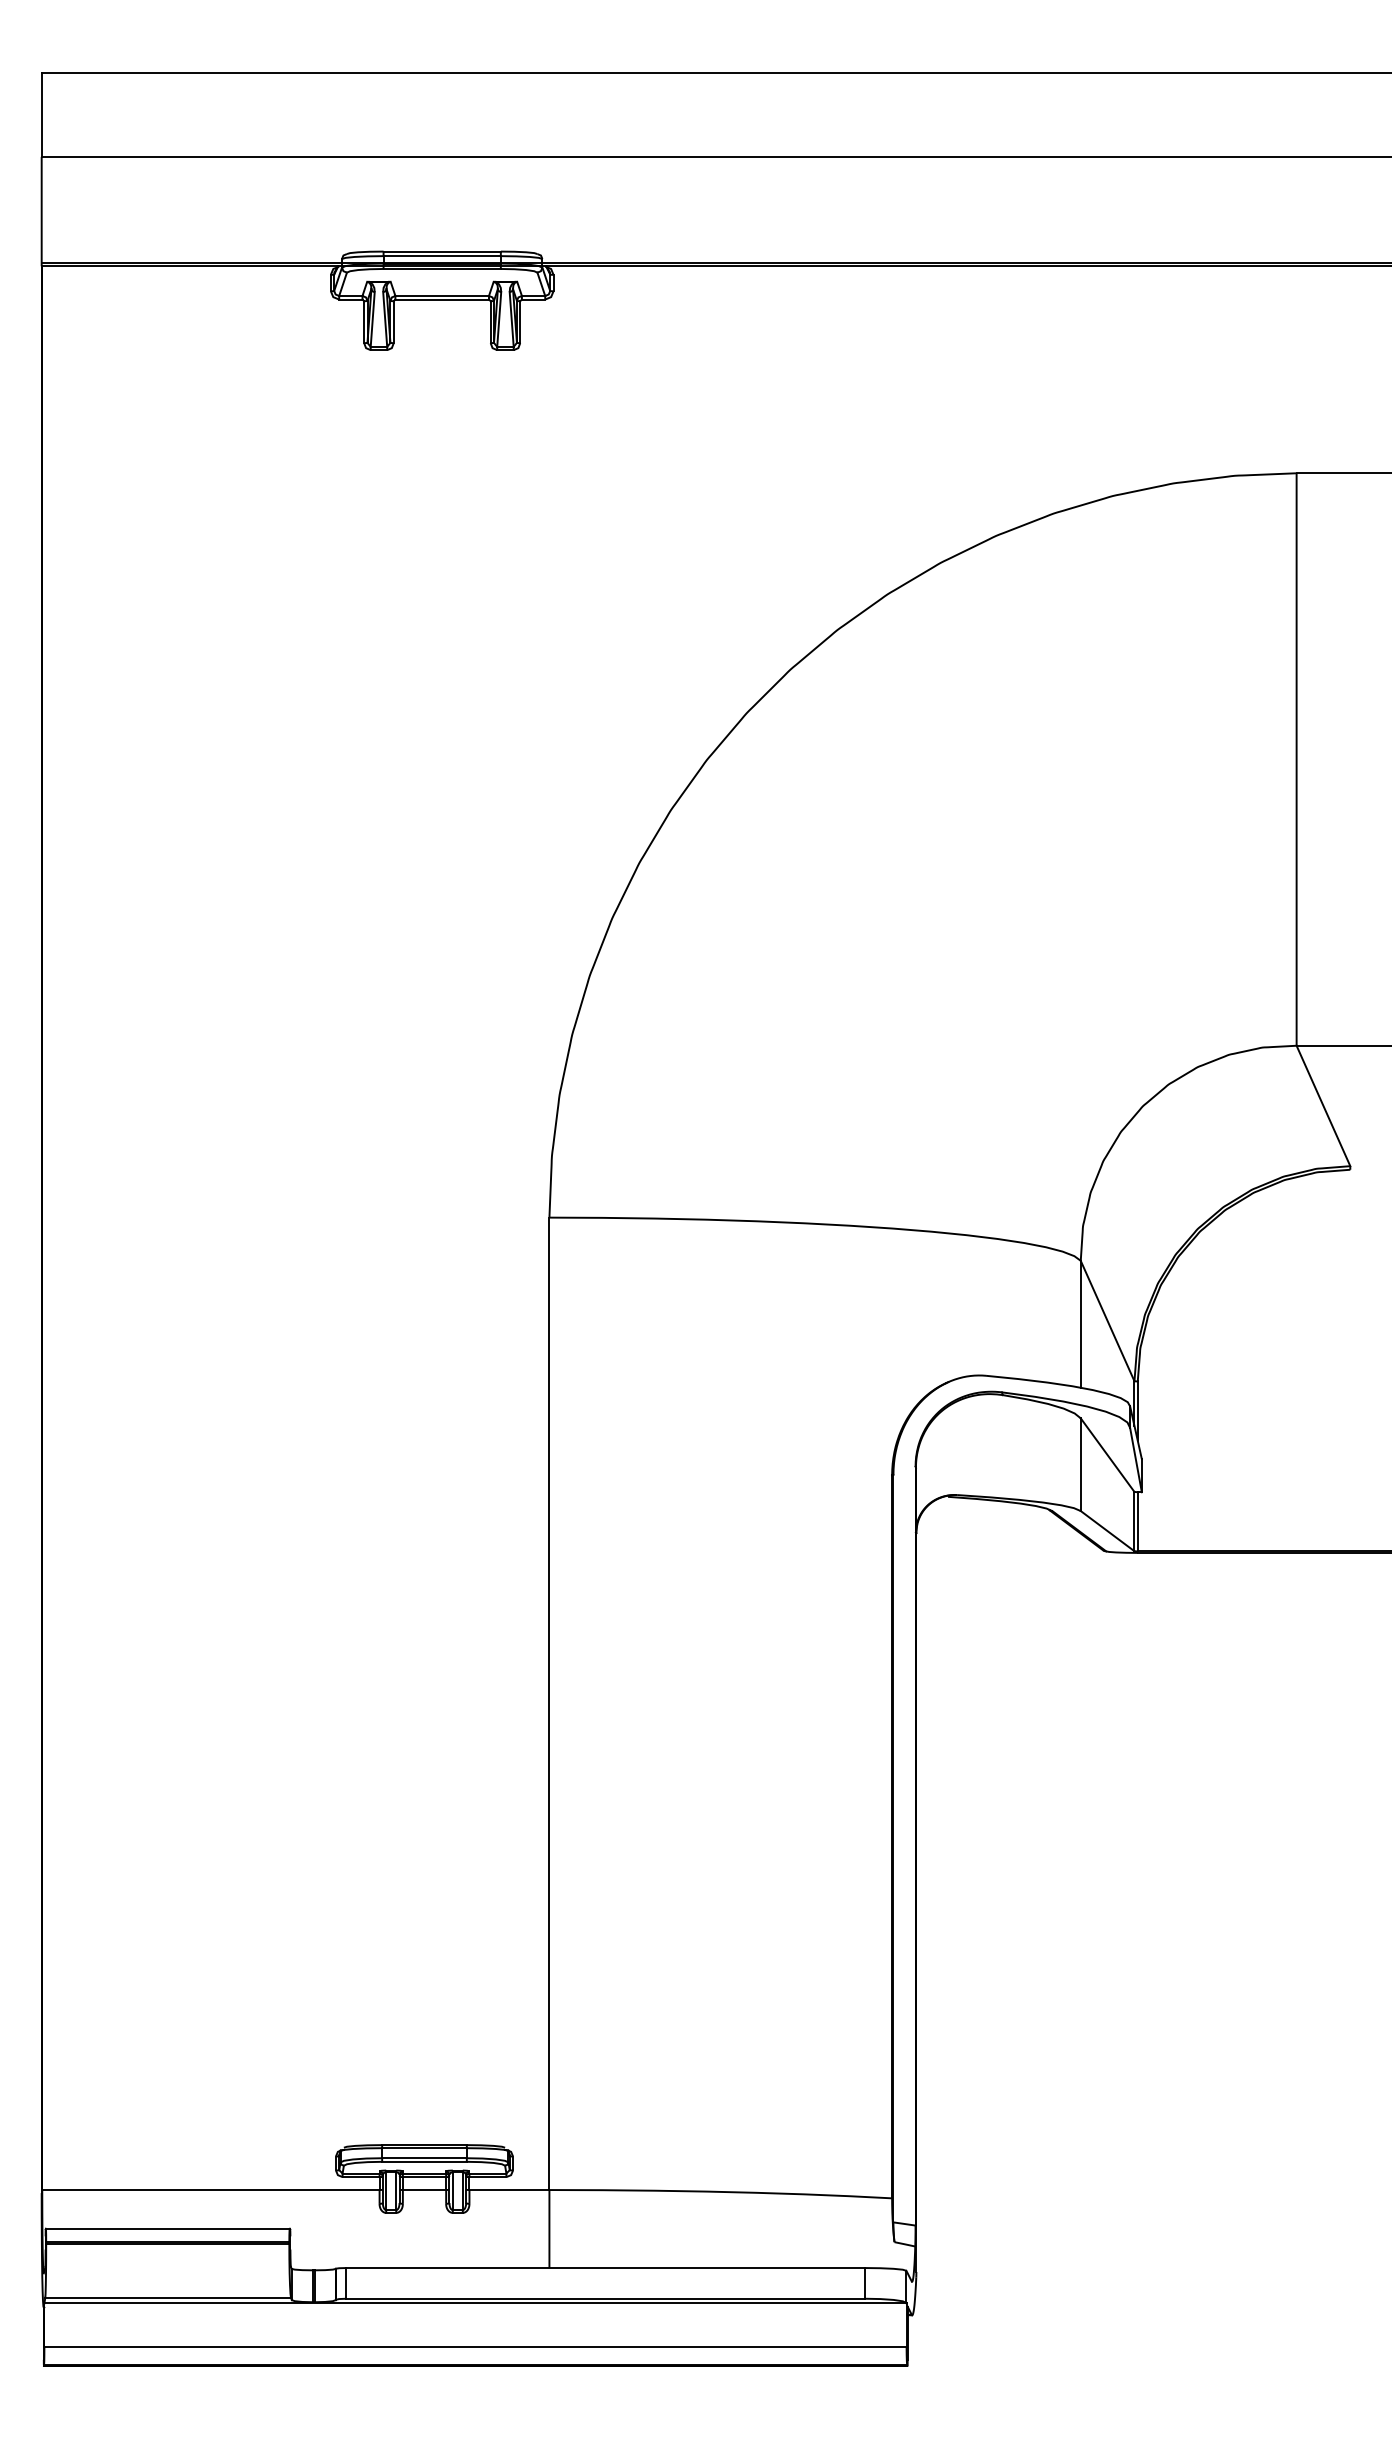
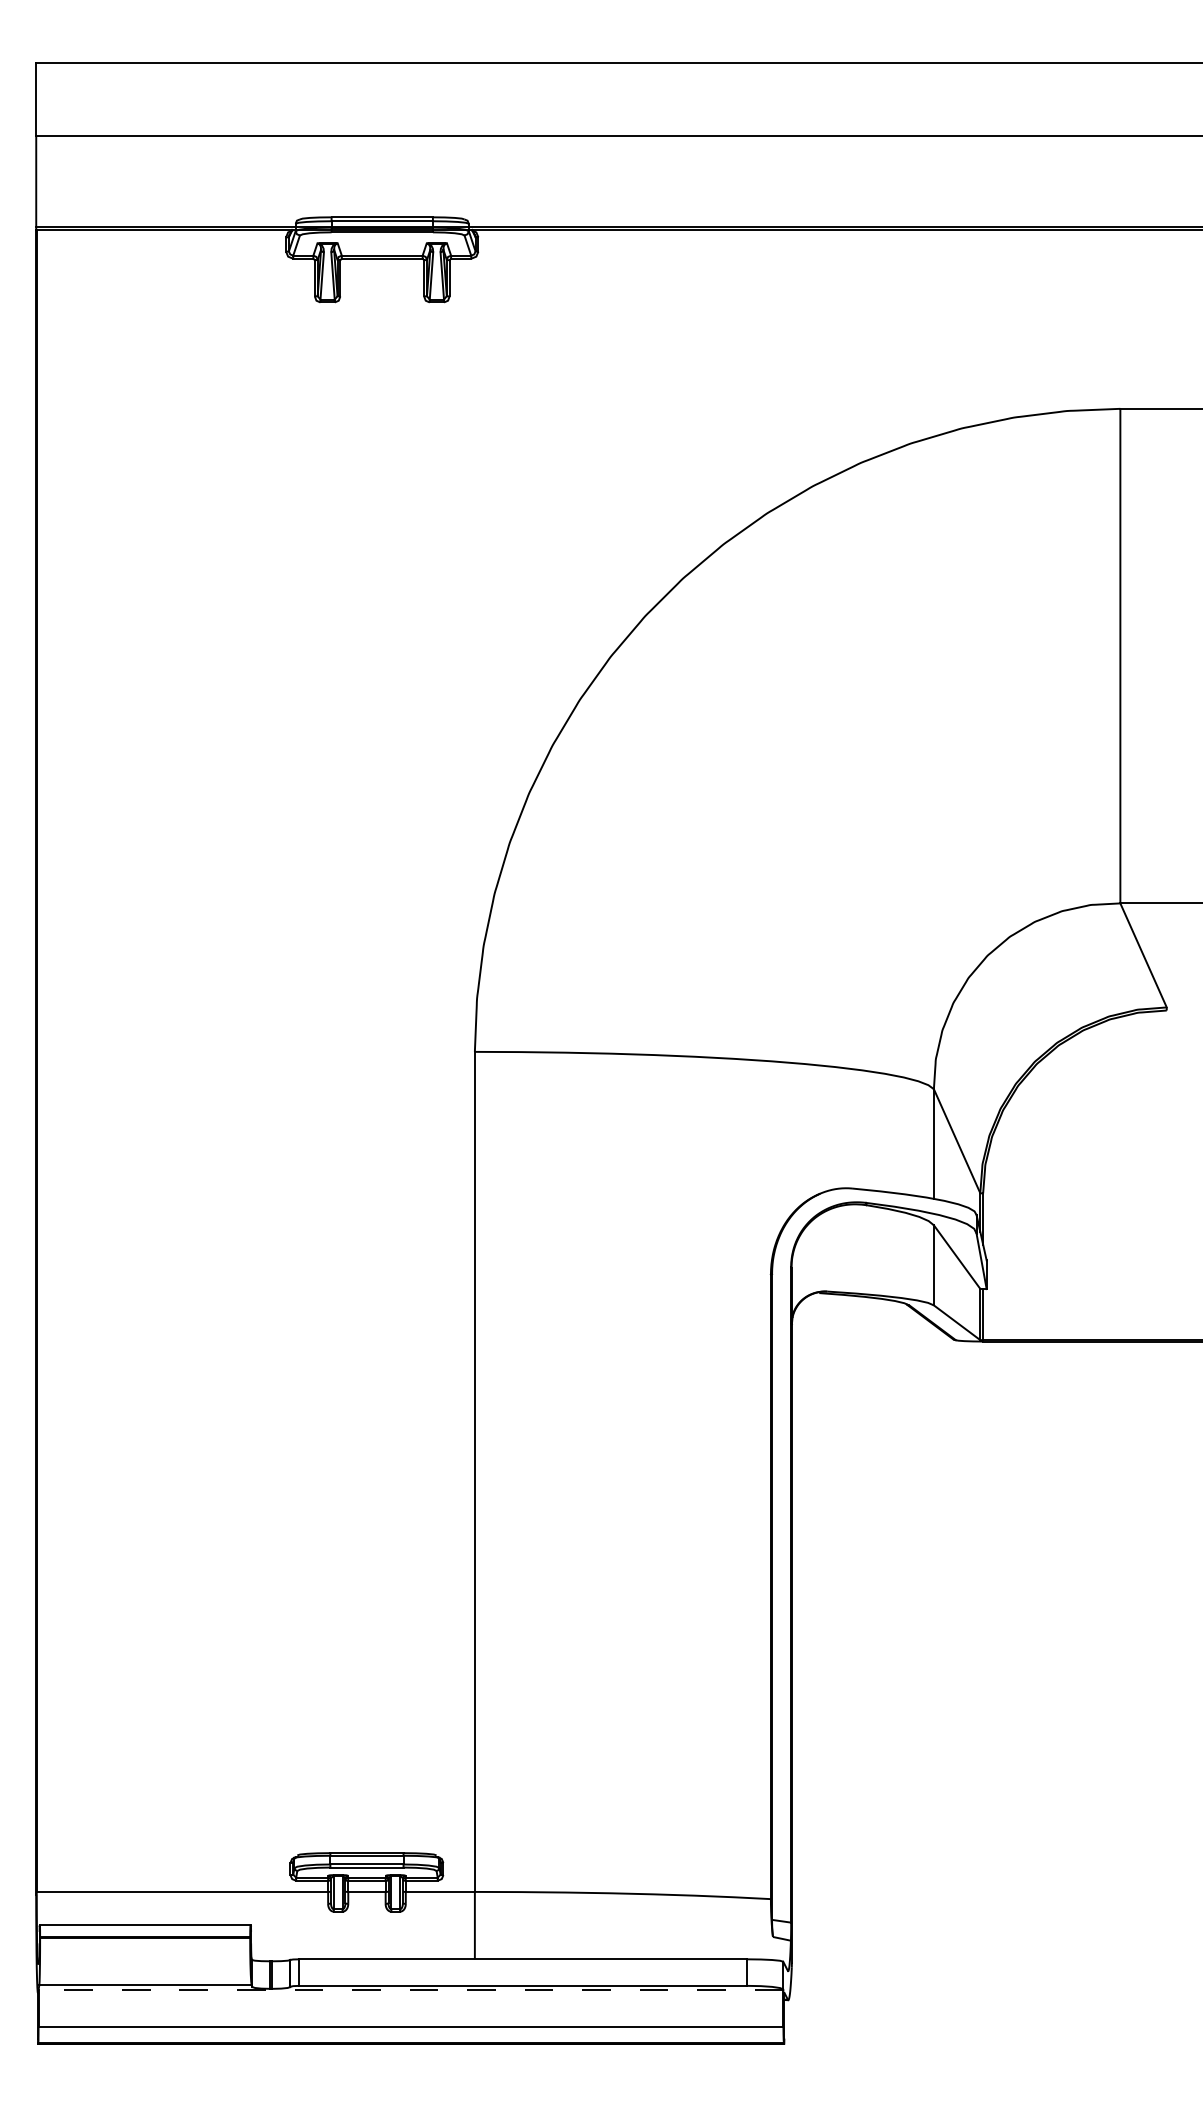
line: (474, 2303) -> (410, 1989), solid -> dashed

